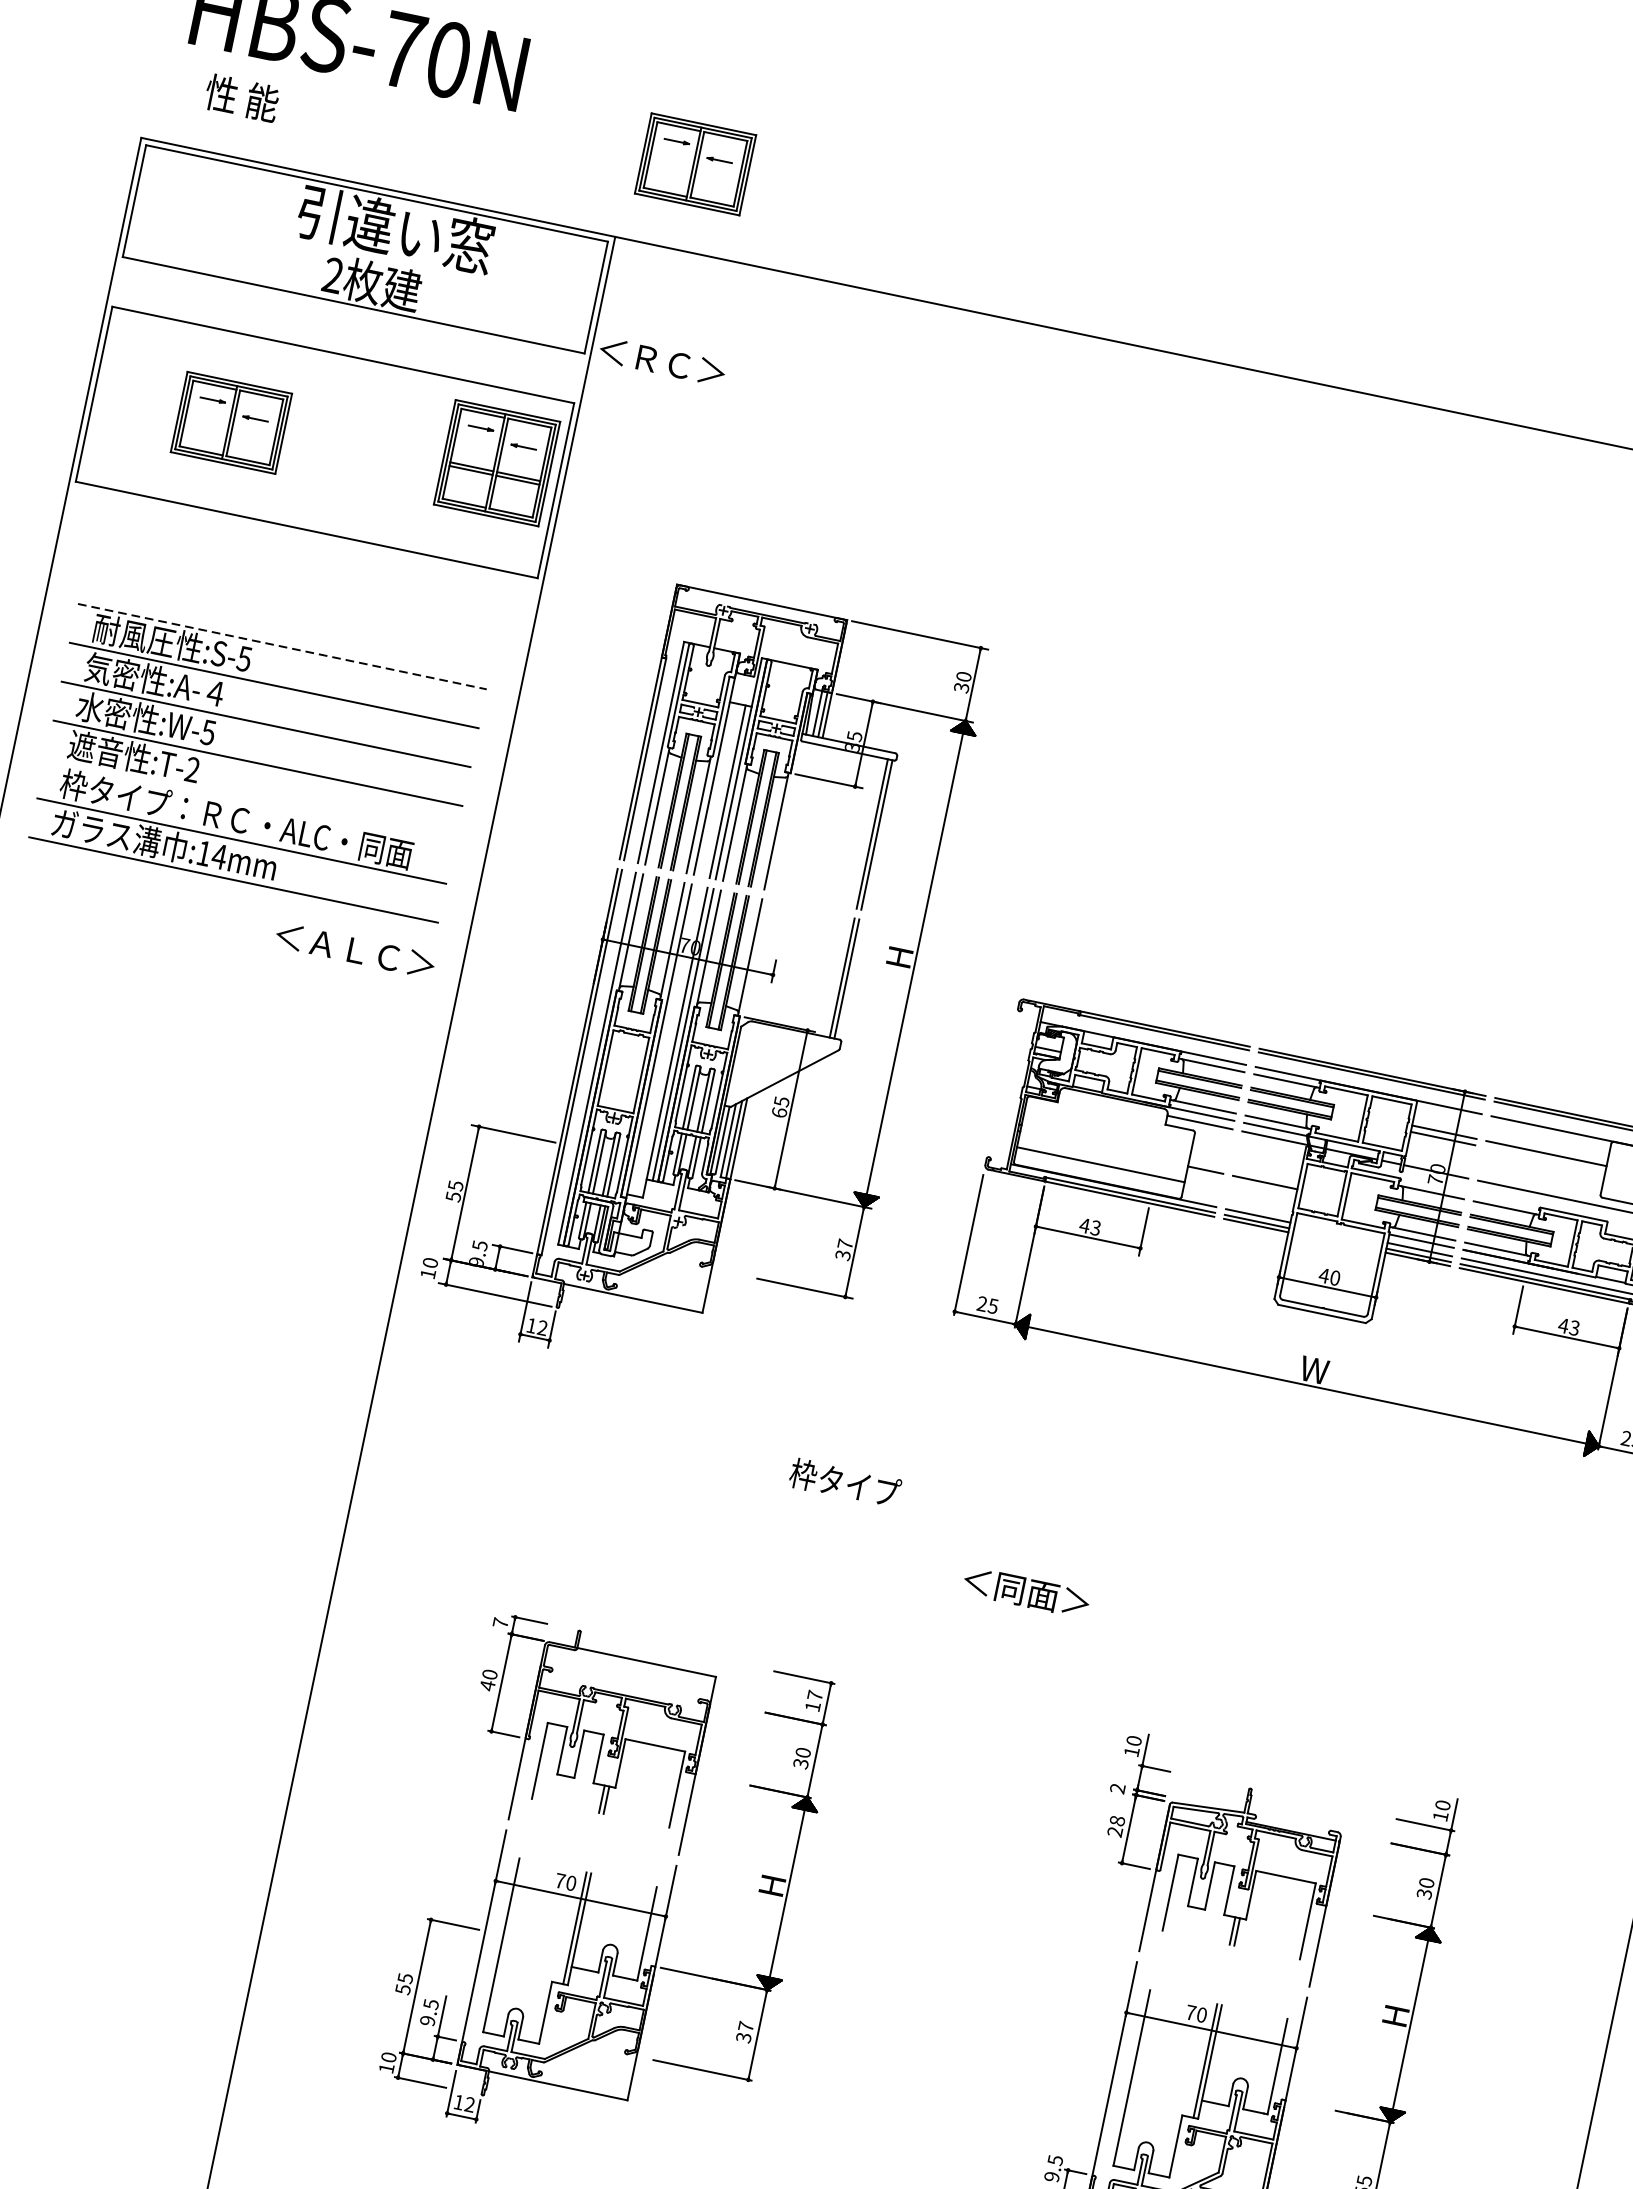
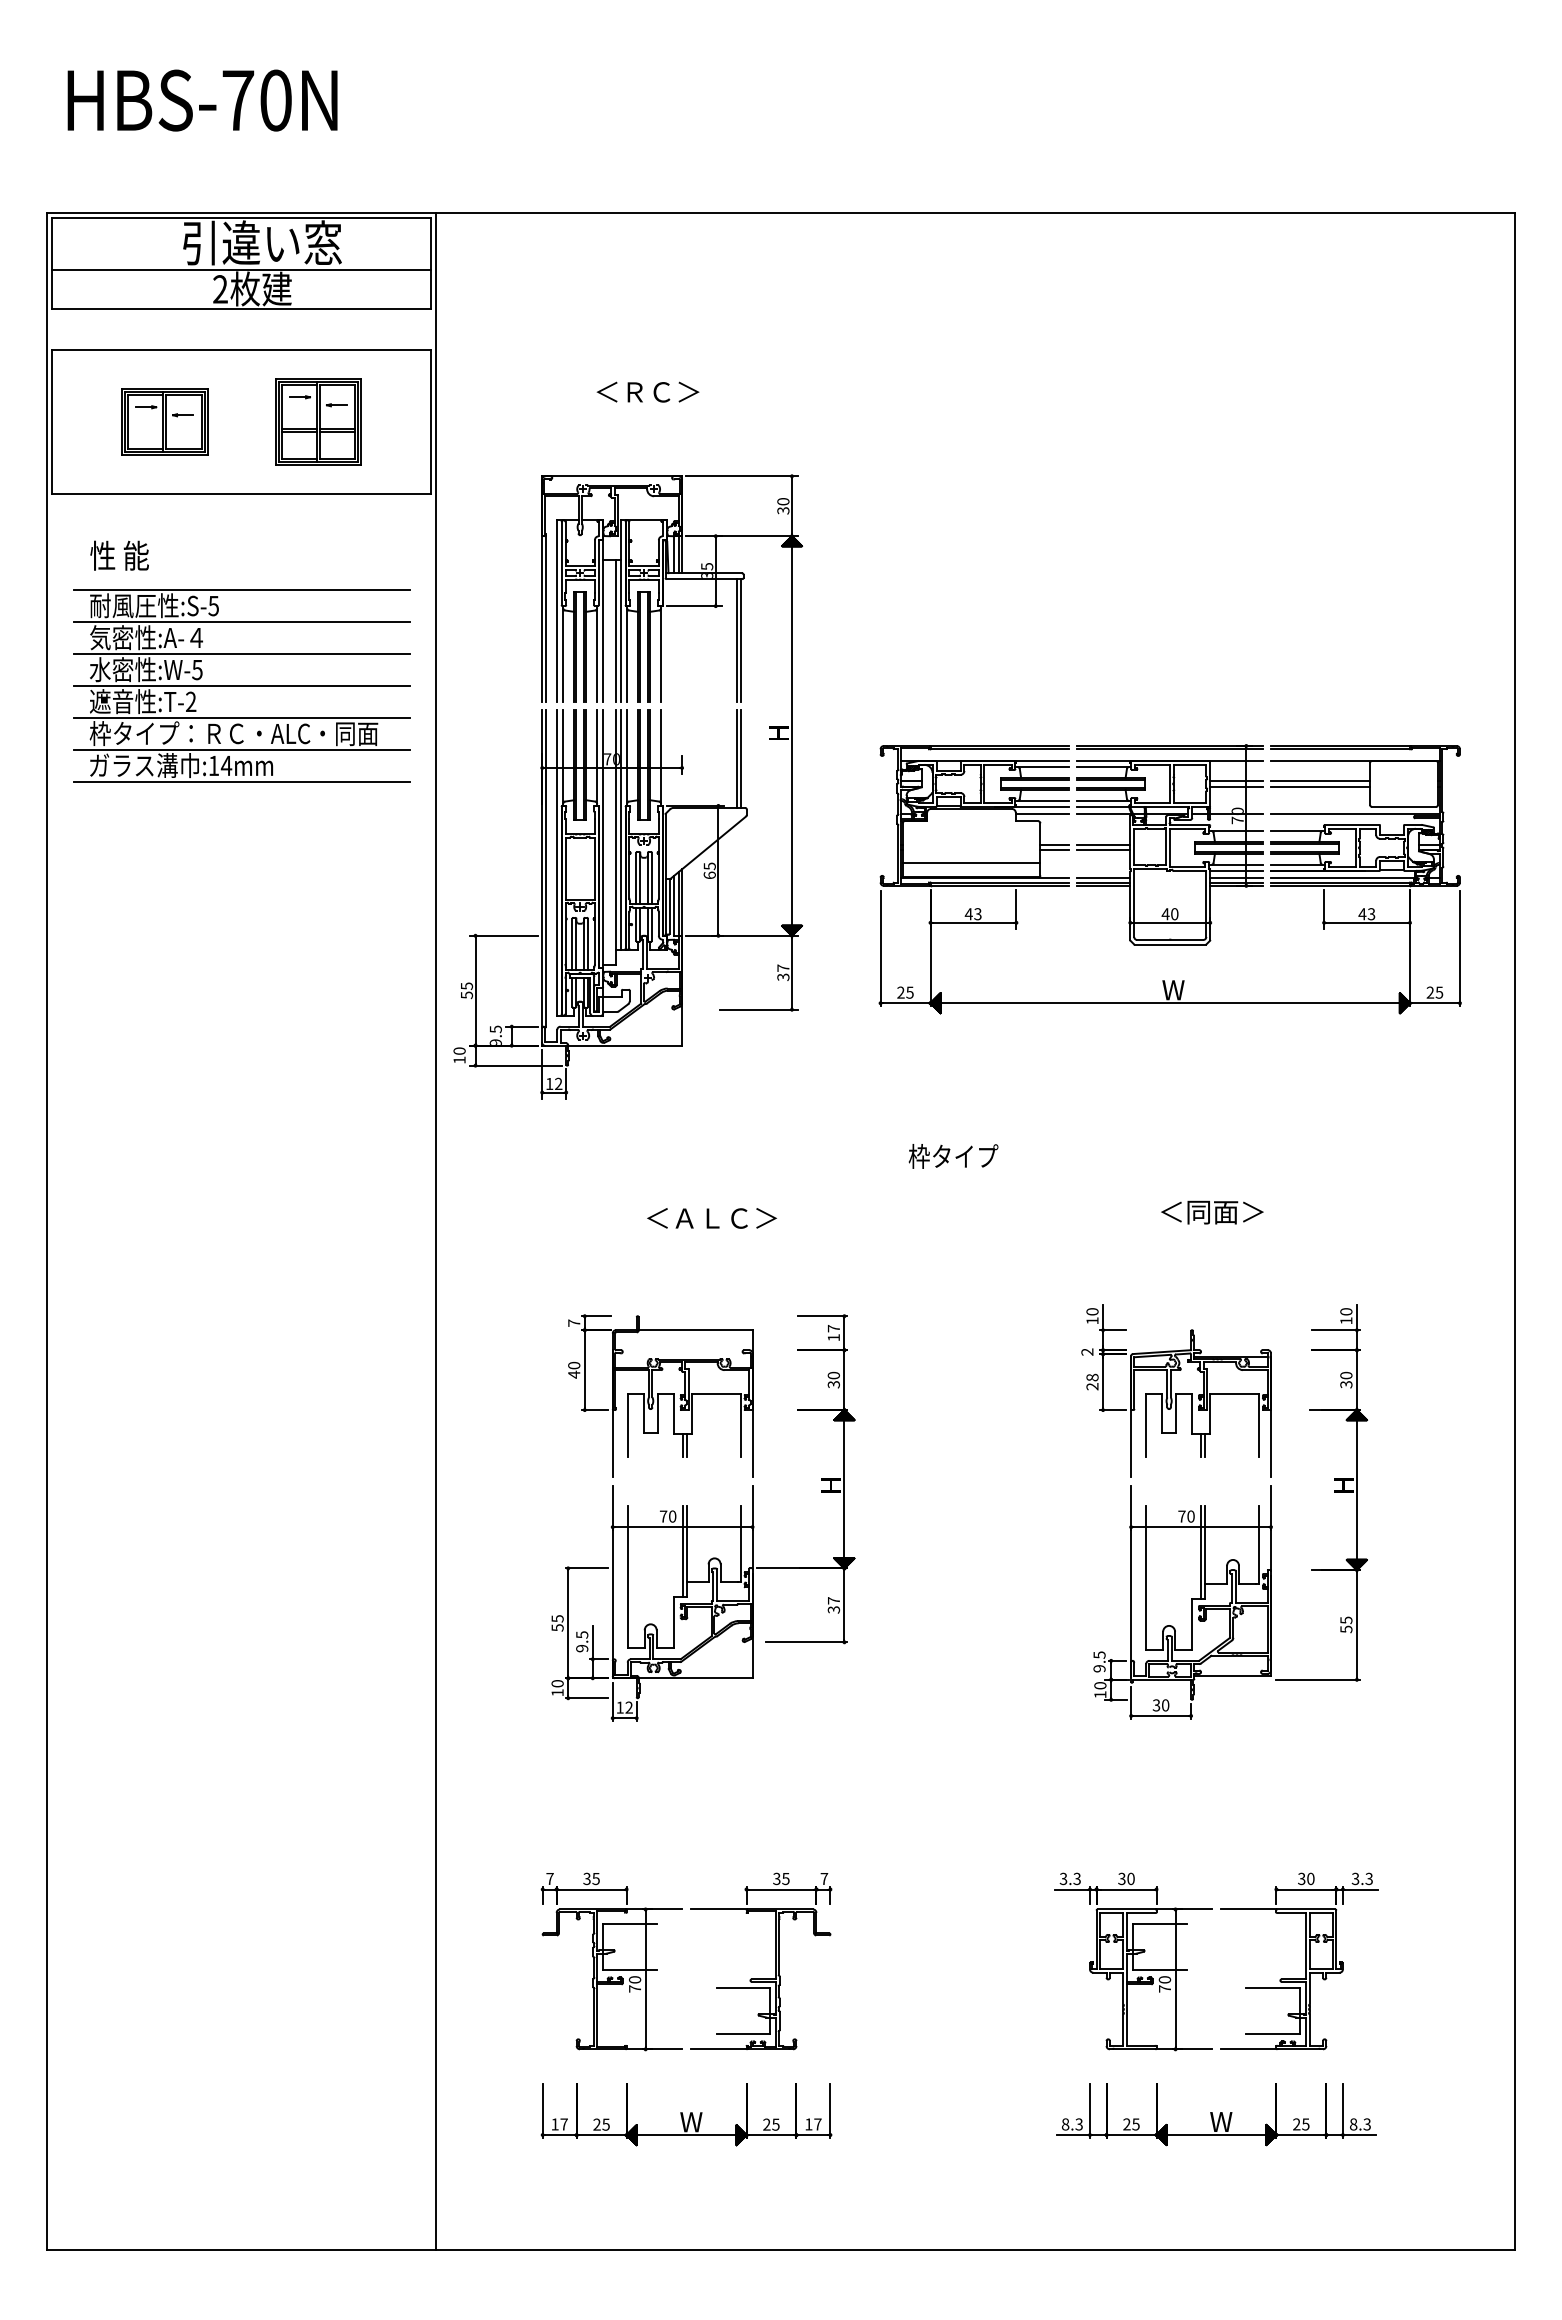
text: (242, 97) -> (119, 555), moved
part: (695, 163) -> (487, 141), removed
line: (363, 256) -> (241, 269), added
text: (661, 360) -> (647, 391), moved
part: (497, 462) -> (318, 421), moved
line: (282, 647) -> (241, 590), dashed -> solid
line: (249, 801) -> (241, 717), added
text: (354, 950) -> (711, 1218), moved
line: (1545, 1159) -> (1320, 786), added
line: (1206, 1163) -> (1054, 845), added
line: (1266, 1176) -> (1103, 845), added
text: (845, 1483) -> (953, 1156), moved
text: (1026, 1592) -> (1212, 1212), moved

